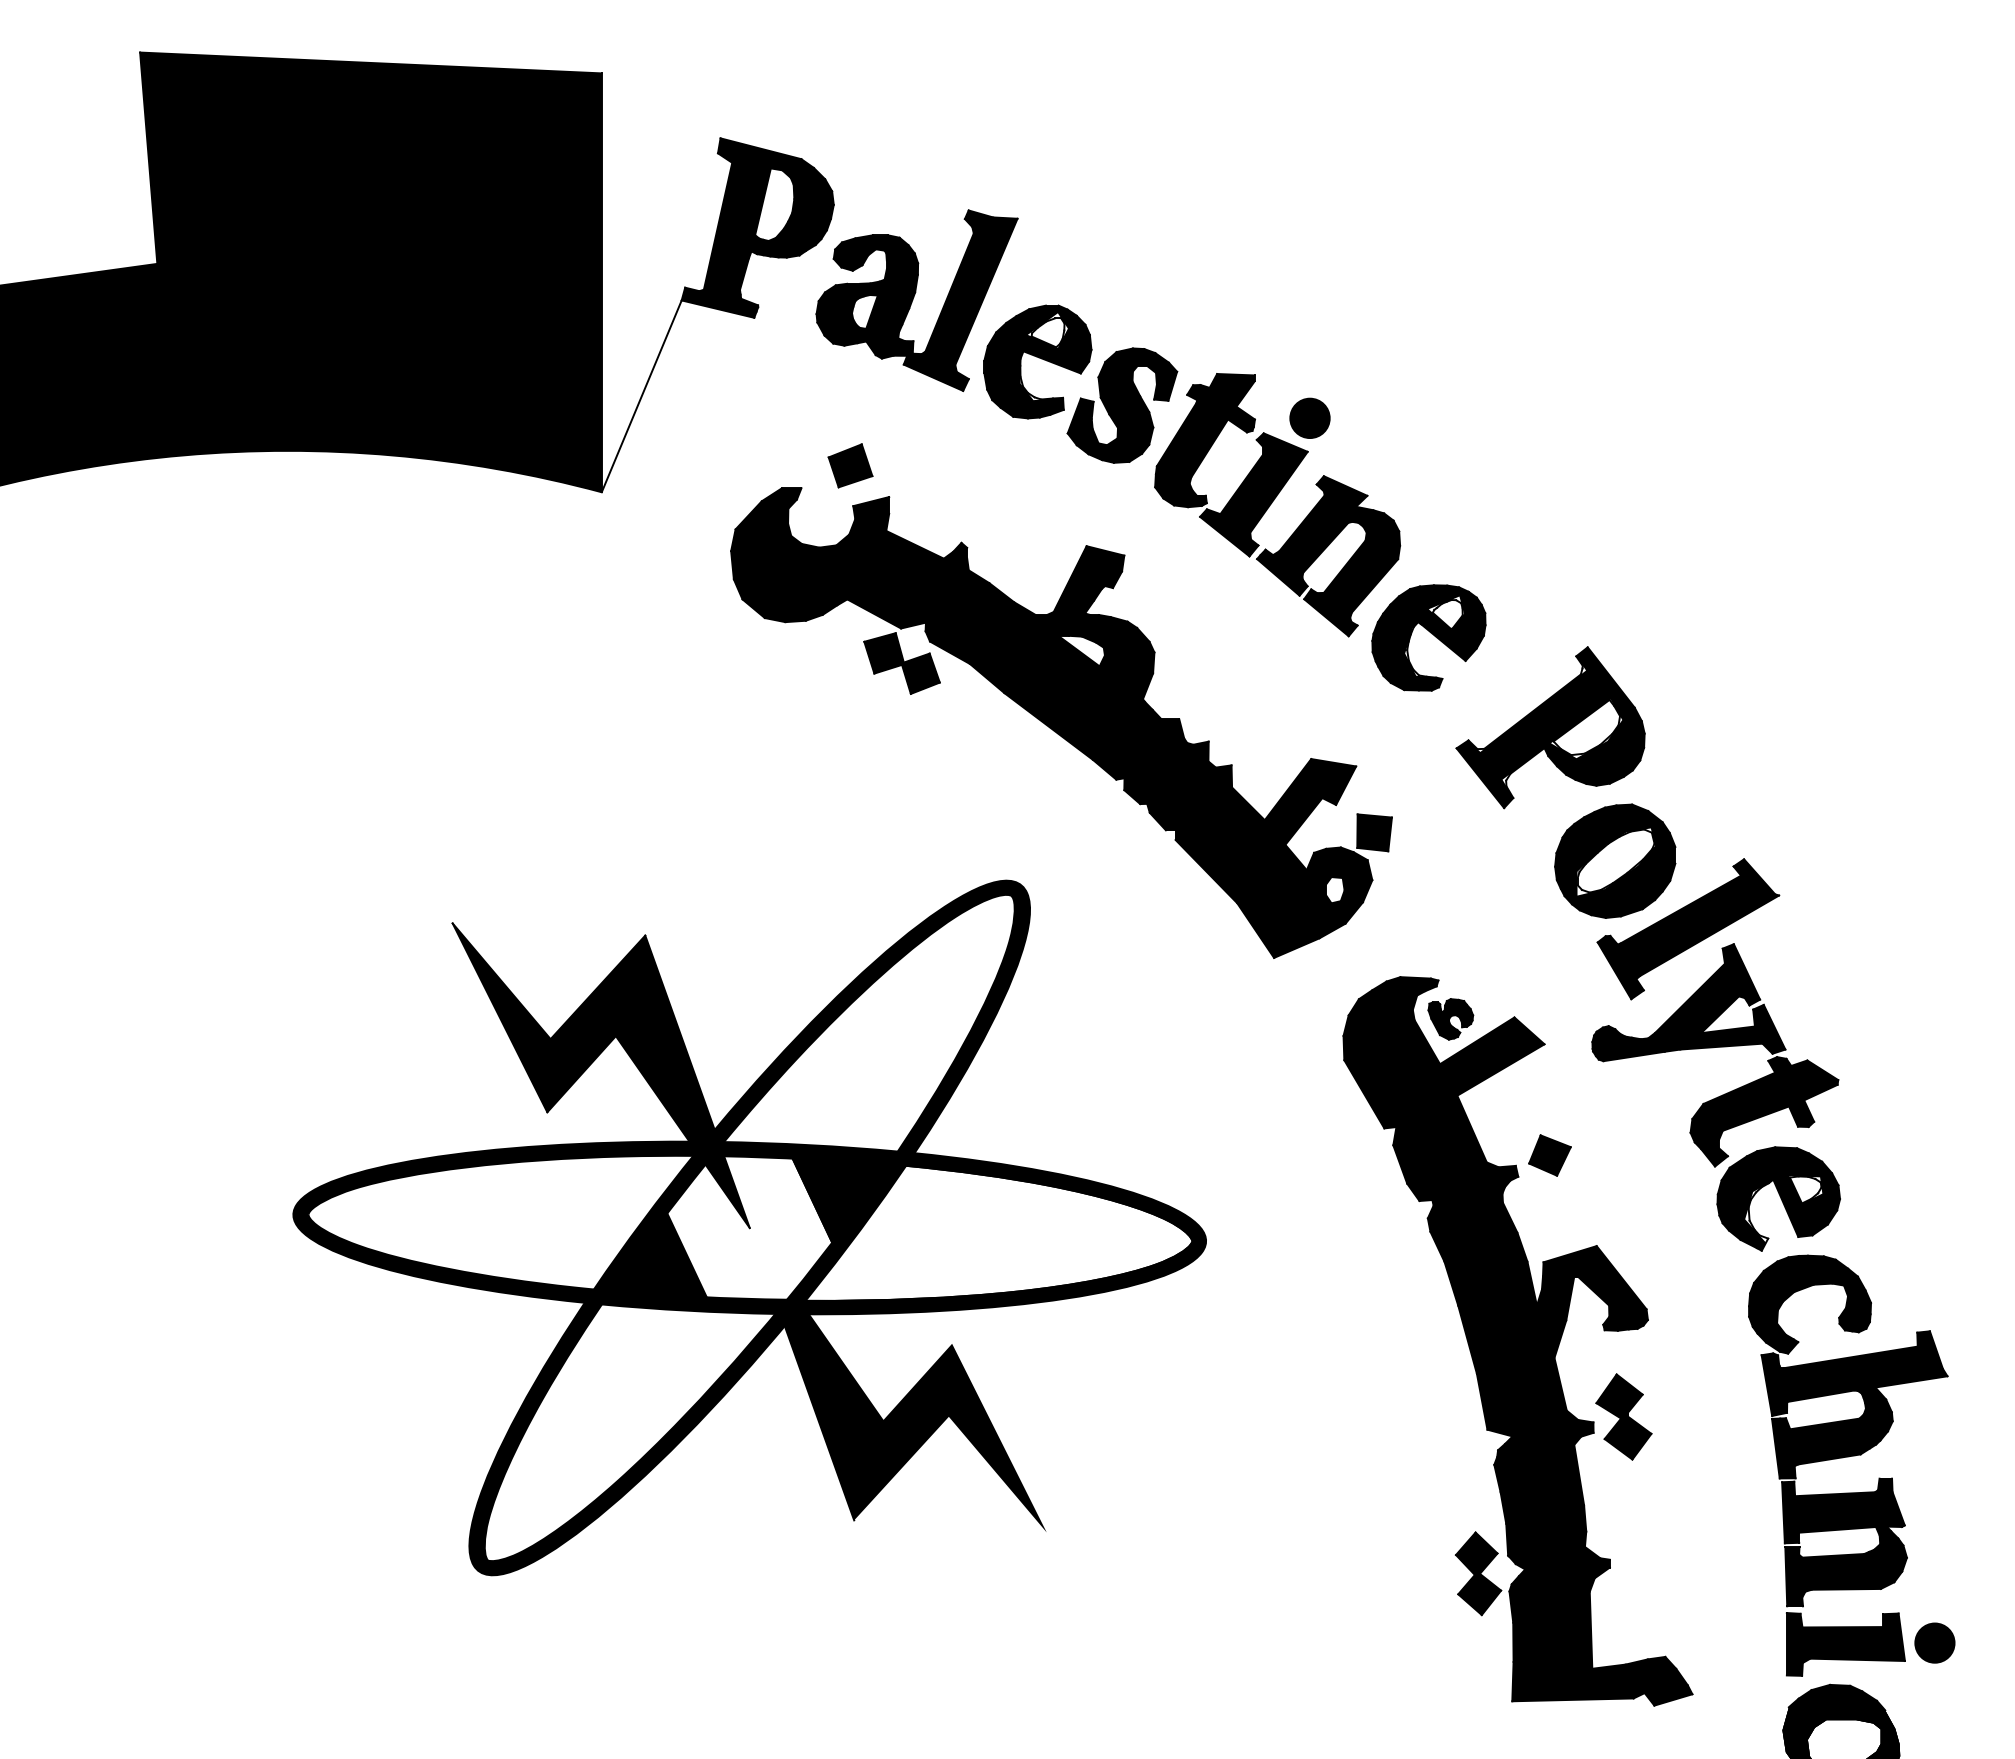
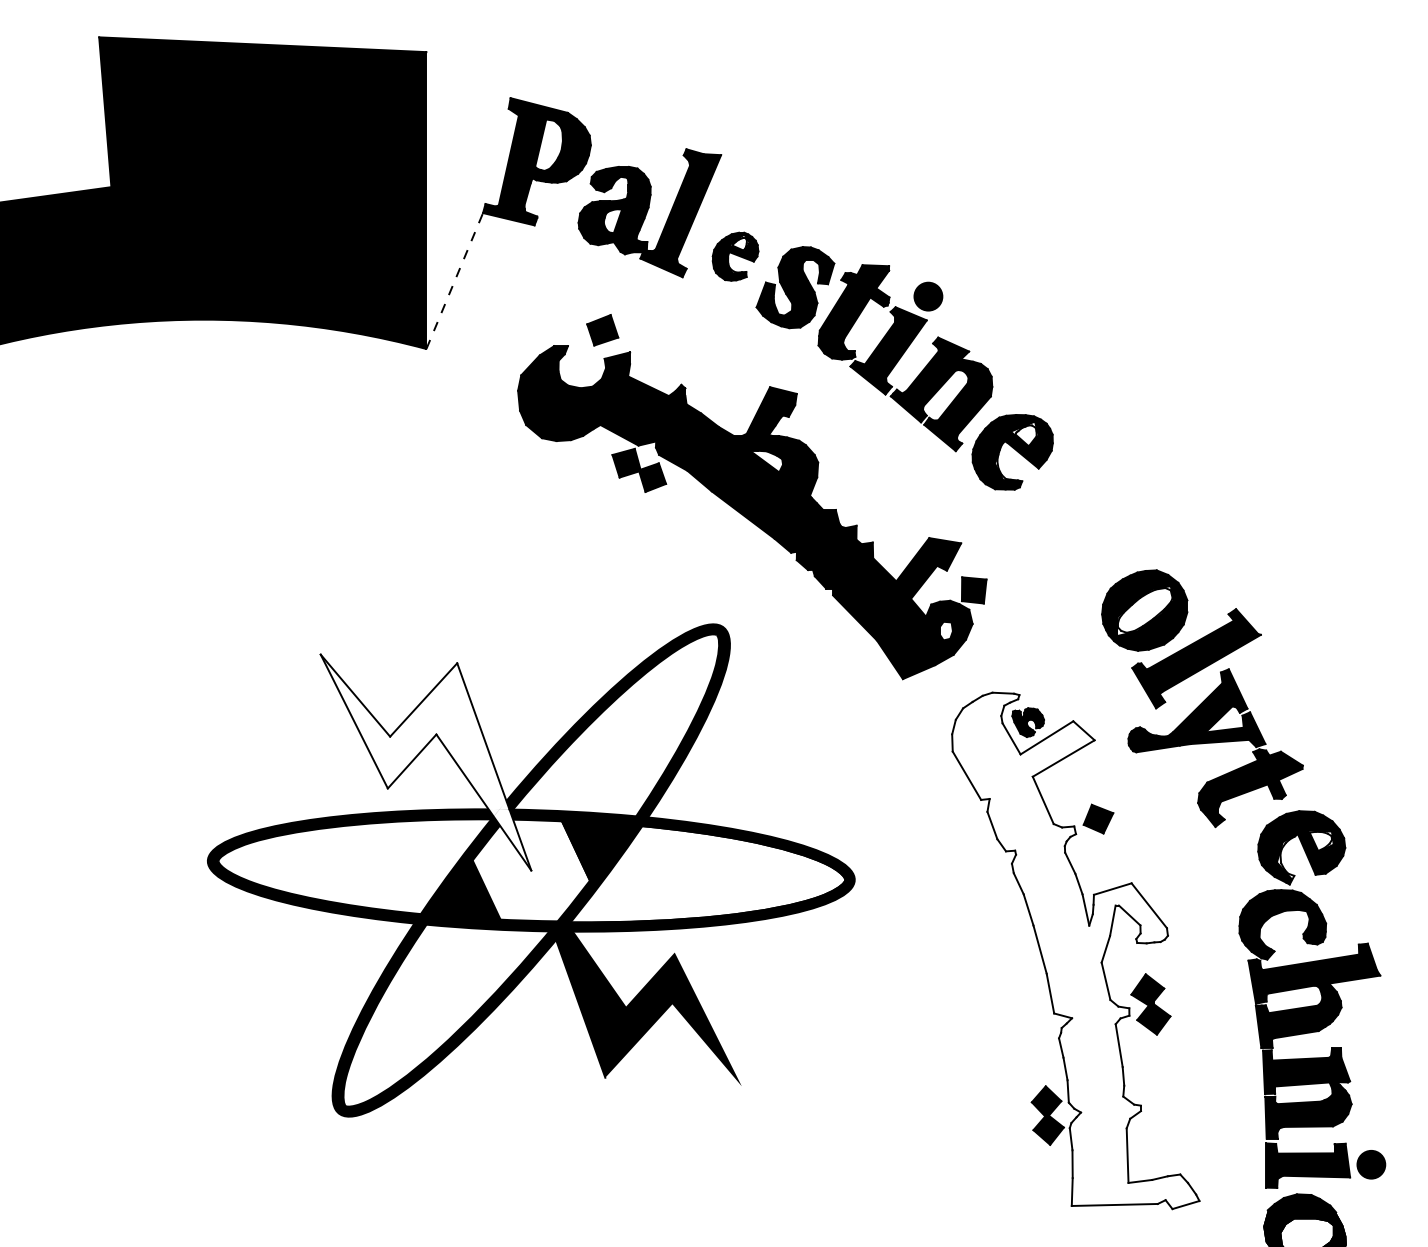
part: (1037, 361) -> (735, 256), size x0.6
line: (641, 396) -> (454, 281), solid -> dashed
part: (1550, 727) -> (1098, 515), removed
fill: (600, 1075) -> (425, 762), removed
part: (1778, 1198) -> (1301, 847), moved
fill: (1517, 1341) -> (1075, 950), removed

